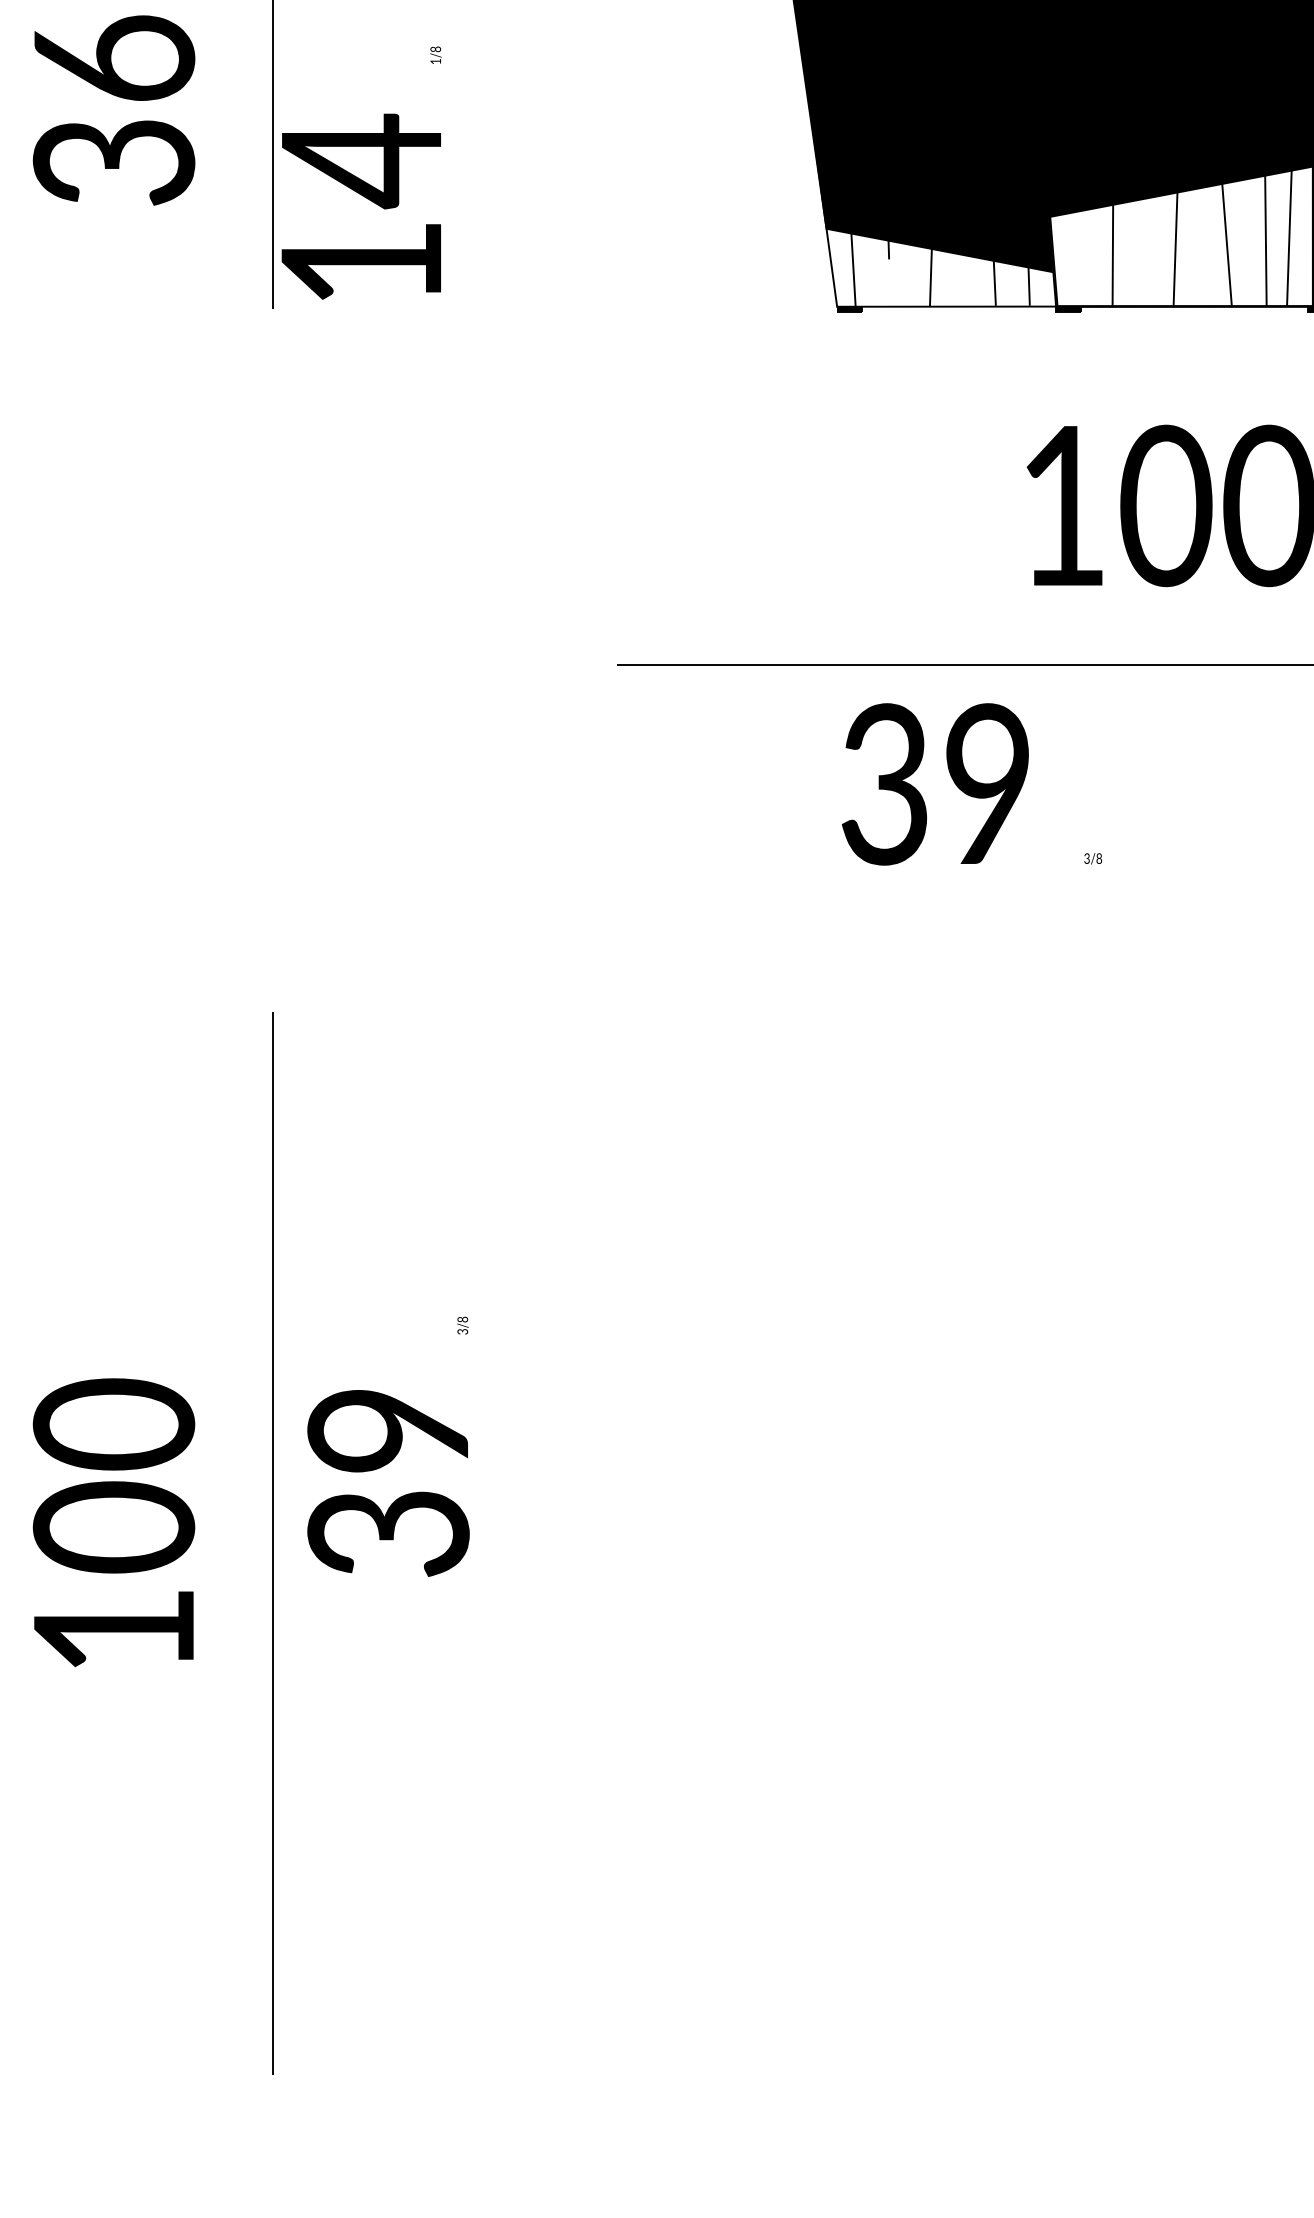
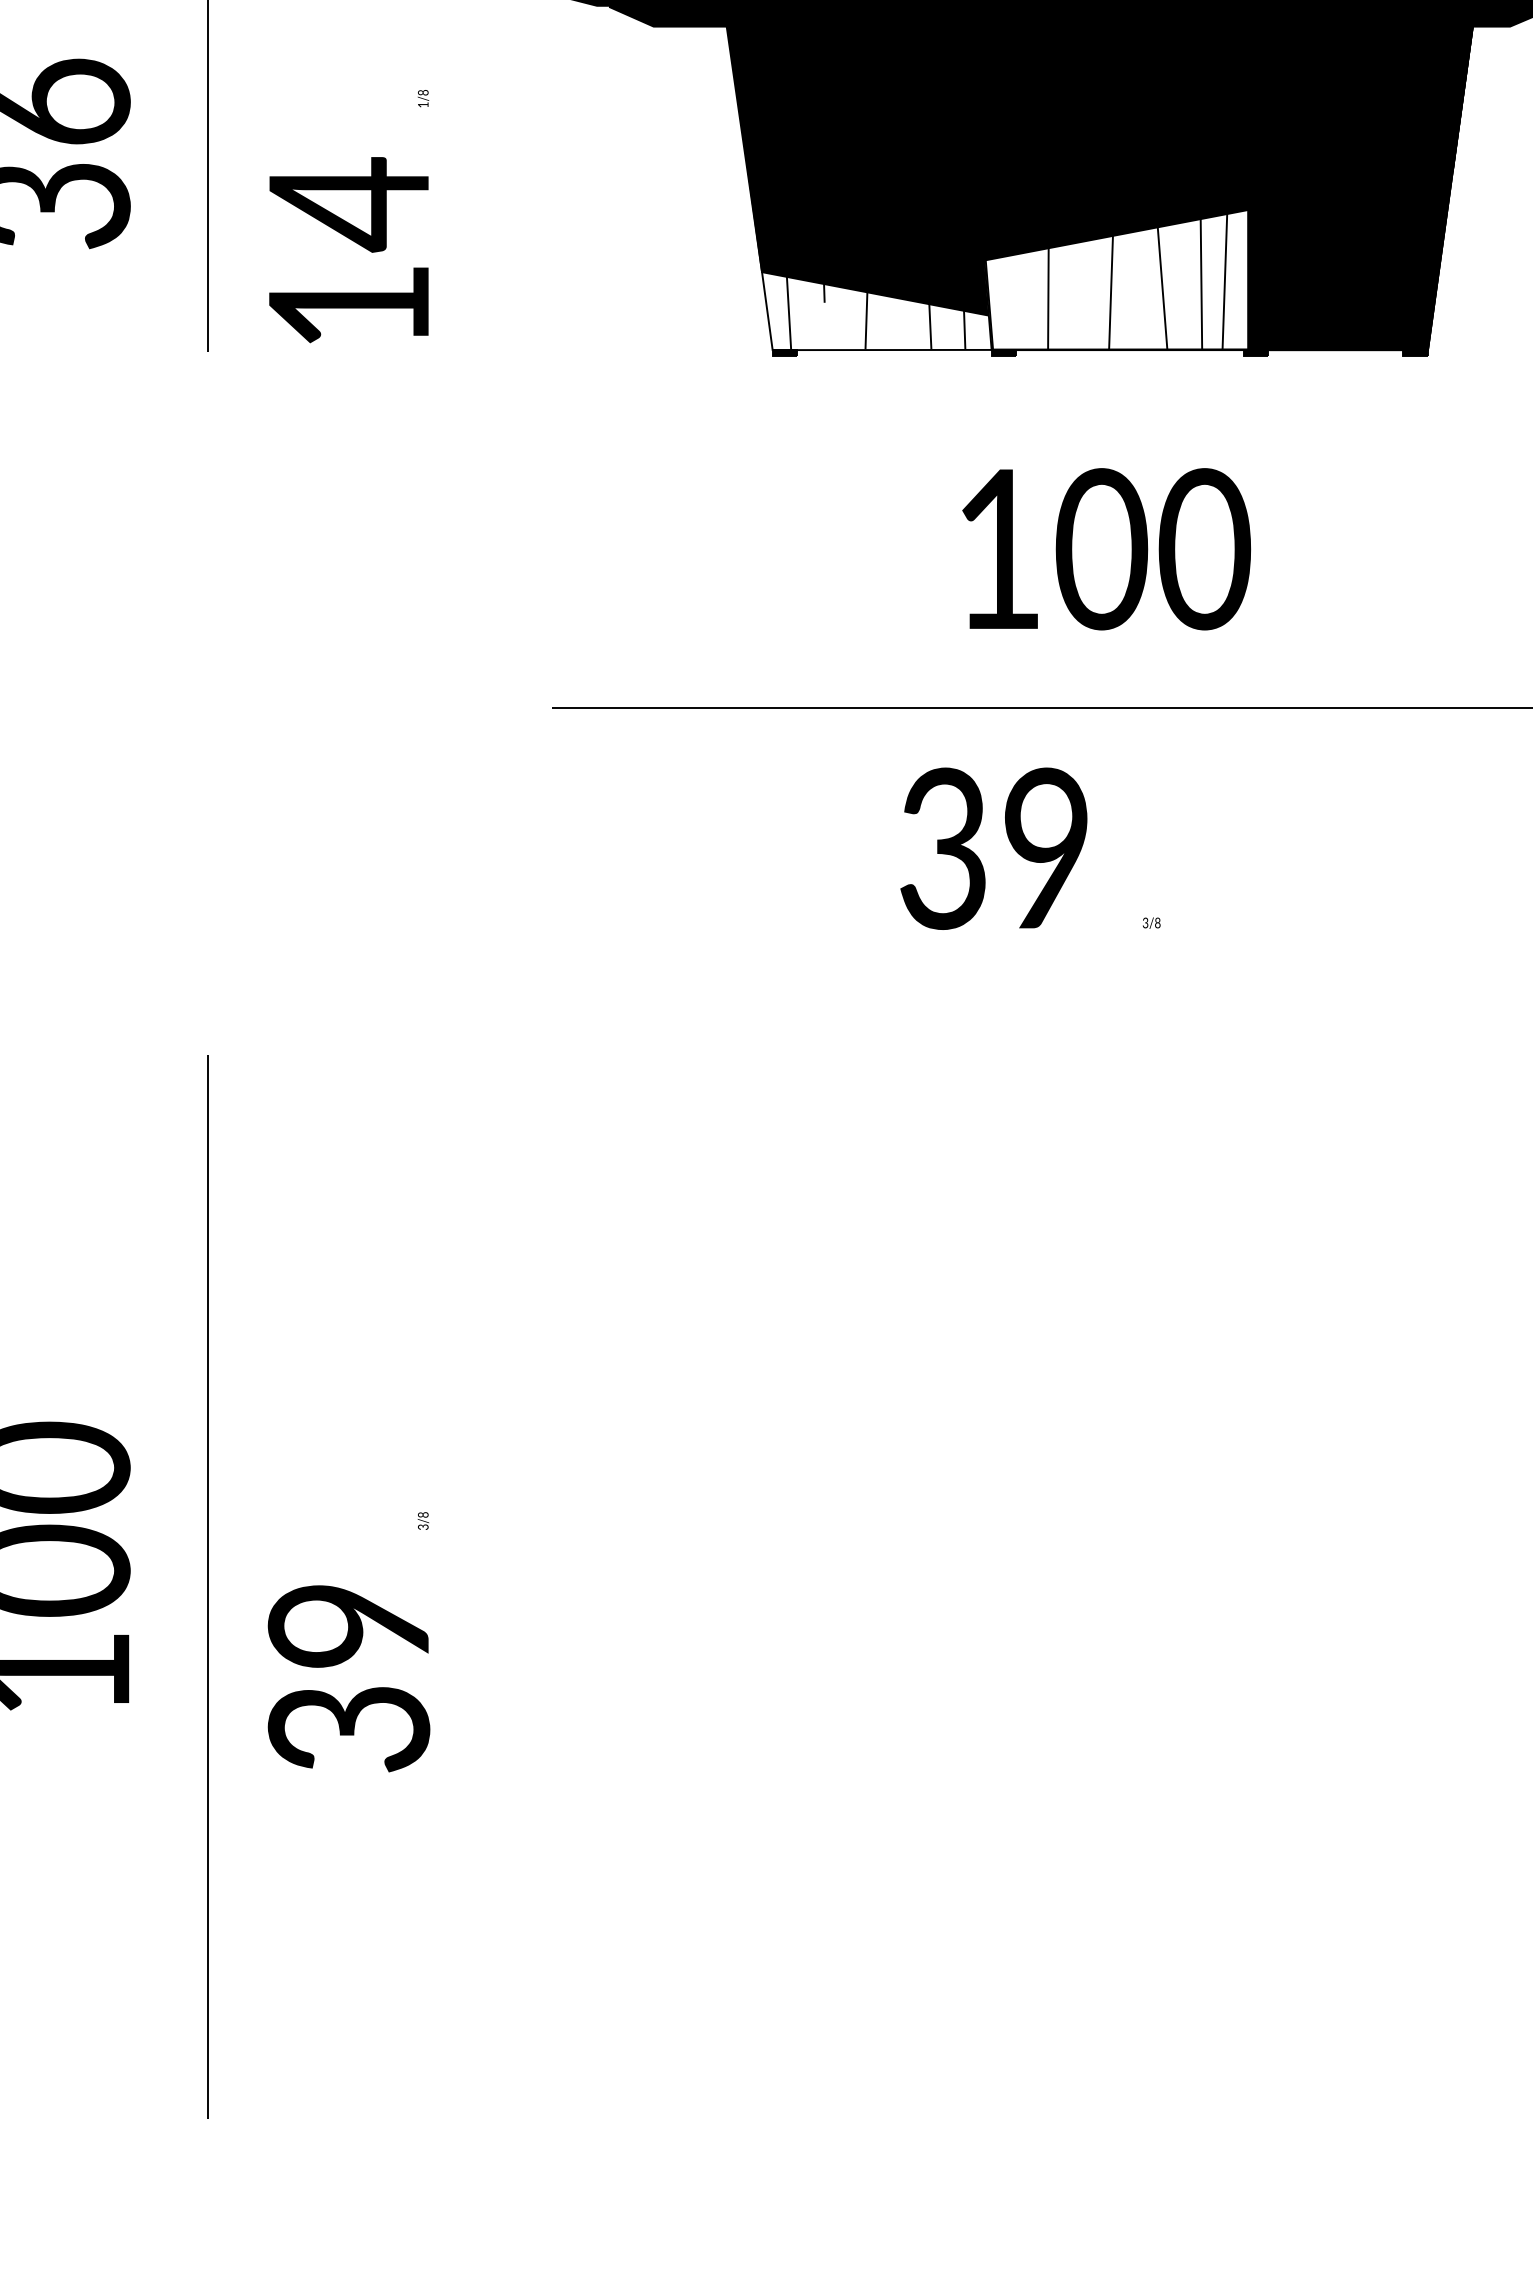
text: (361, 173) -> (349, 216), moved
text: (971, 784) -> (1030, 848), moved
text: (387, 1447) -> (348, 1642), moved

